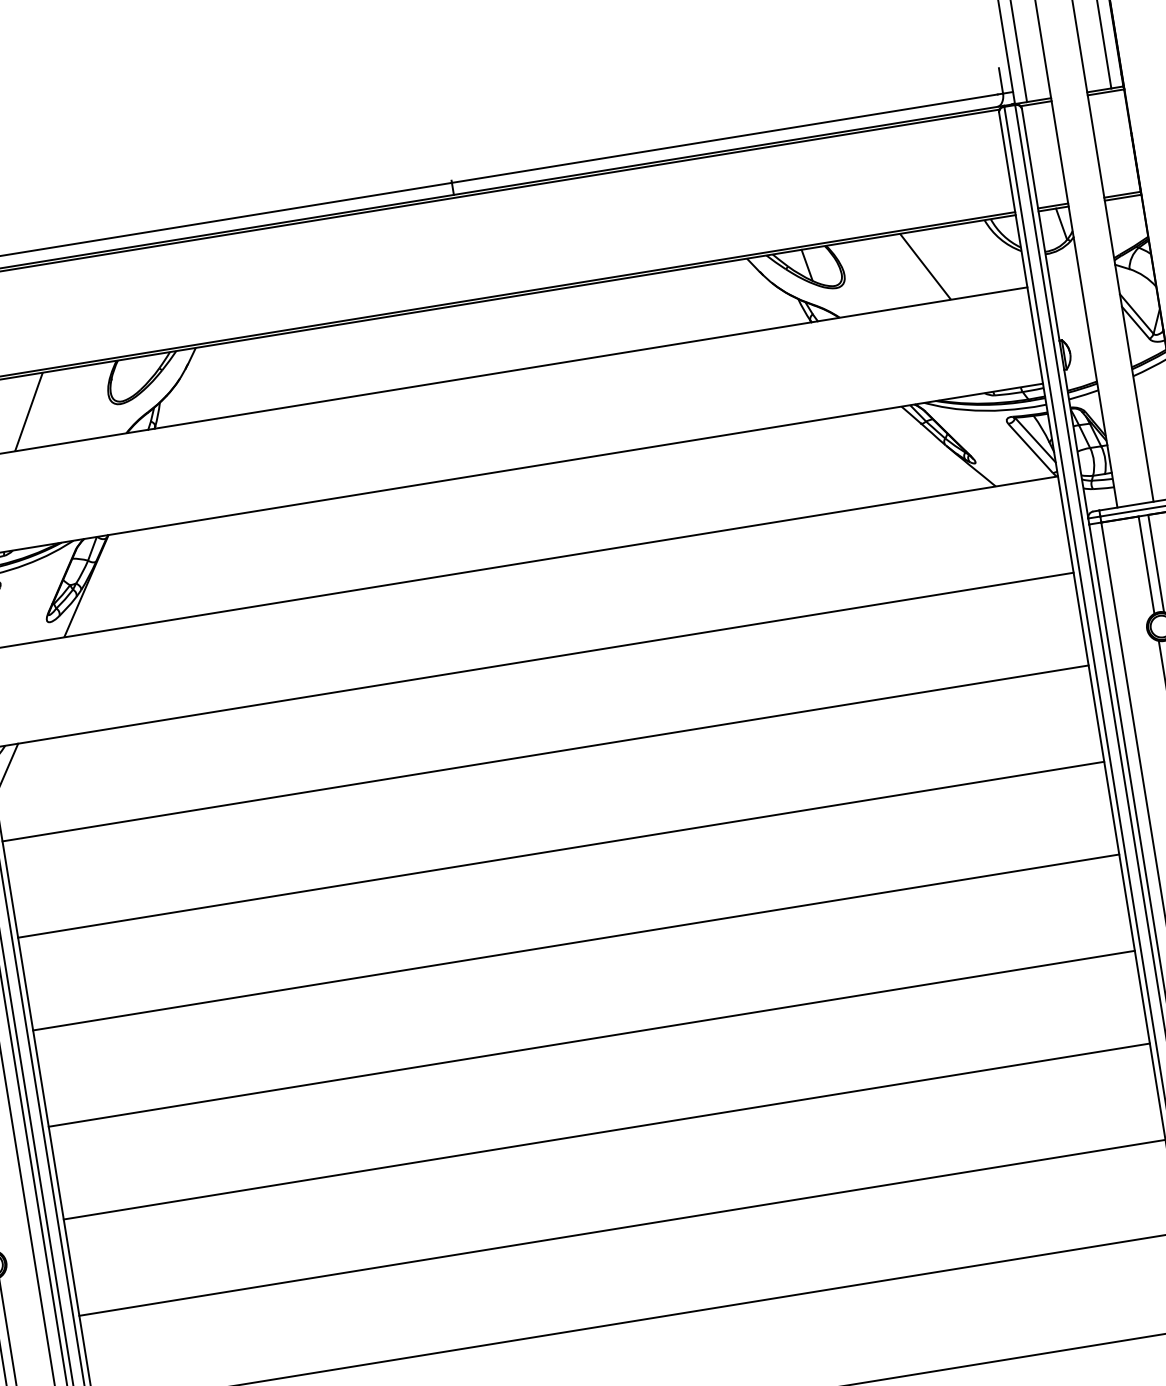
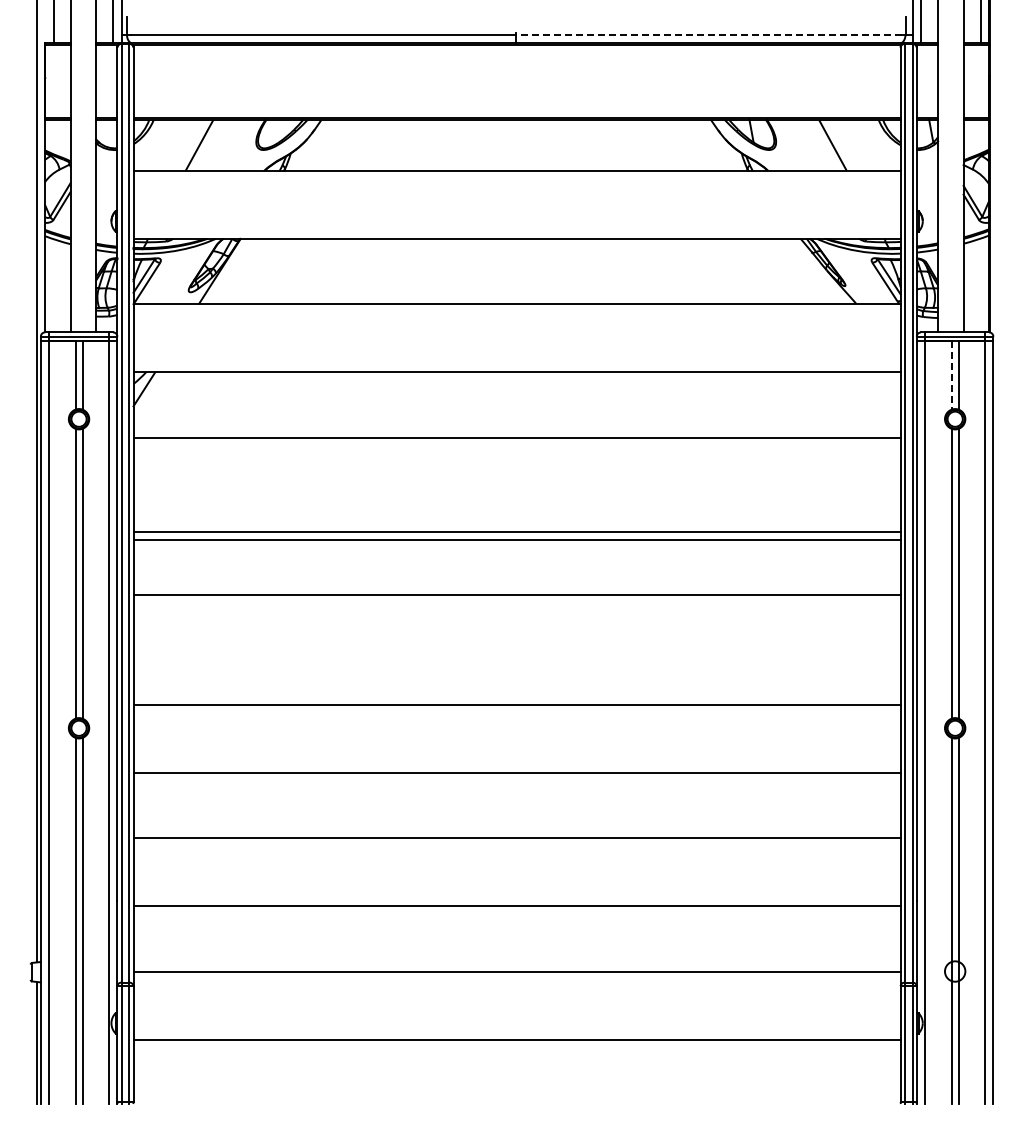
line: (725, 138) -> (709, 34), solid -> dashed
line: (1146, 565) -> (951, 375), solid -> dashed
line: (560, 849) -> (516, 539), moved
line: (575, 942) -> (516, 532), moved
line: (590, 1039) -> (516, 595), moved

